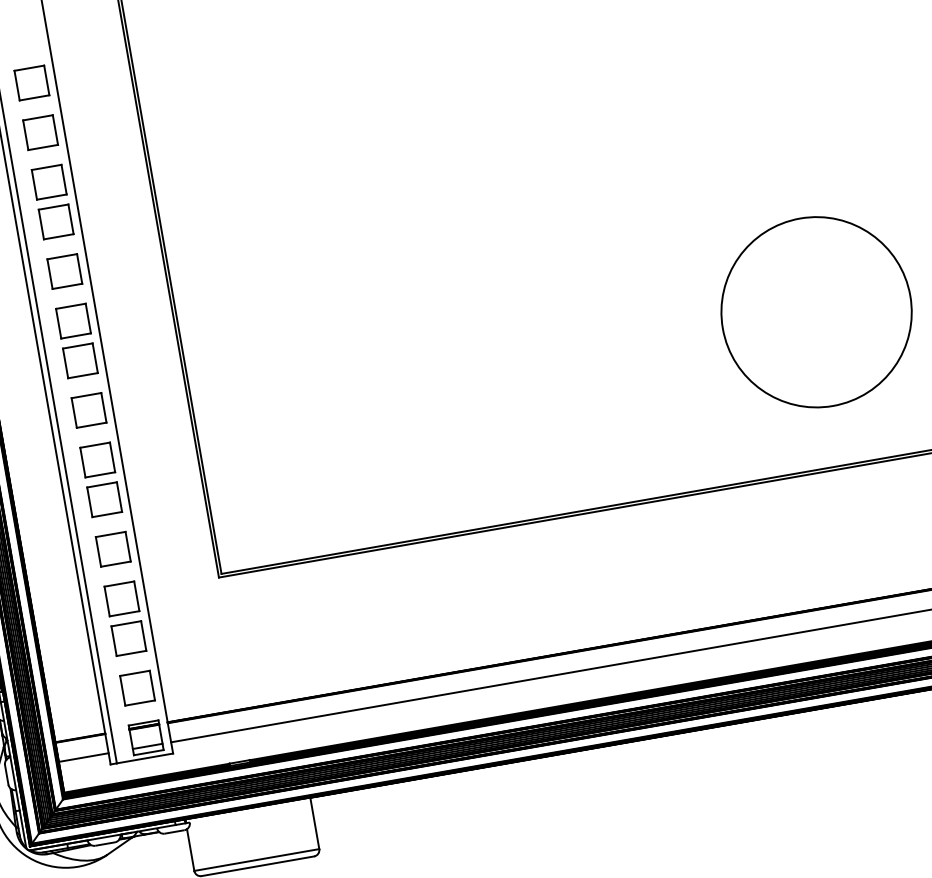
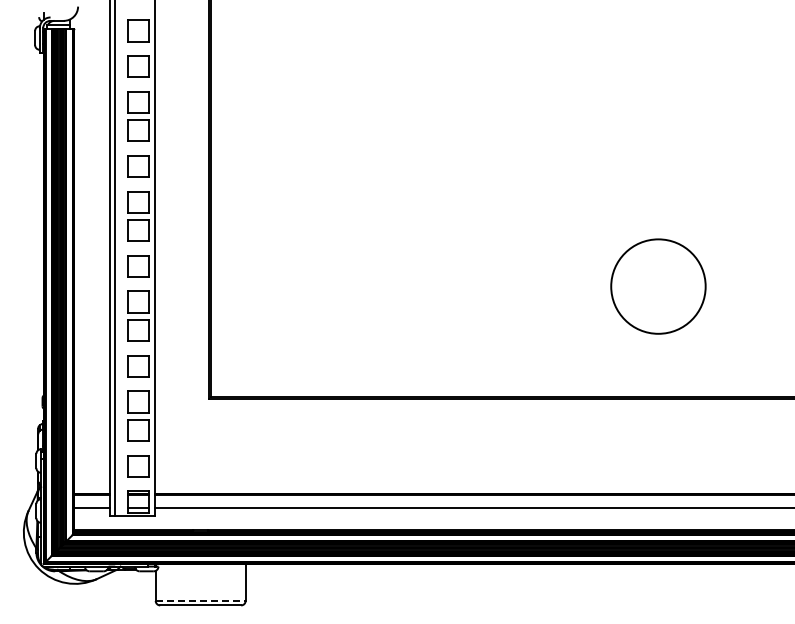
circle: (815, 312) -> (657, 286), size x0.7
line: (256, 859) -> (200, 600), solid -> dashed

